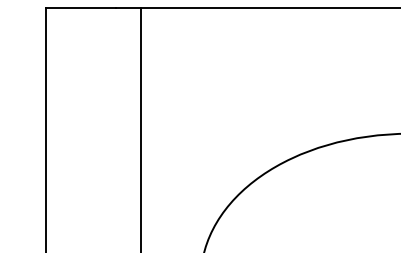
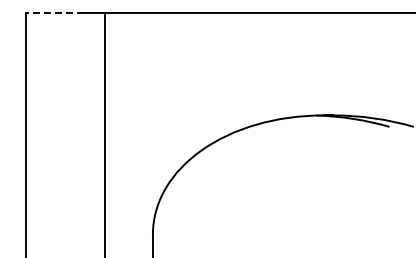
line: (81, 7) -> (55, 12), solid -> dashed

